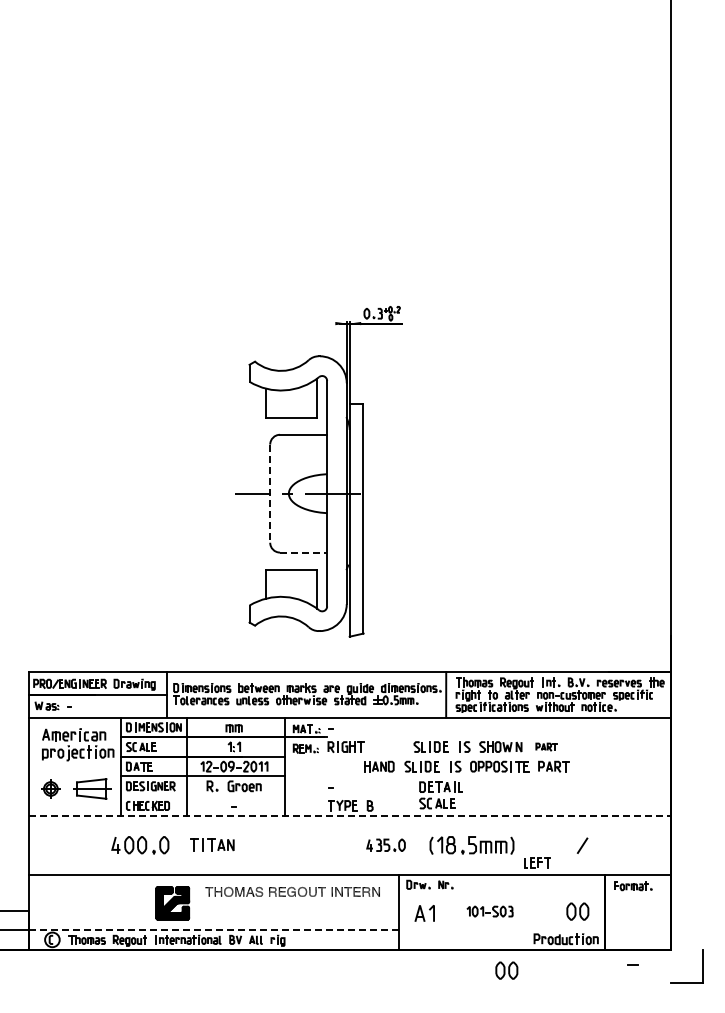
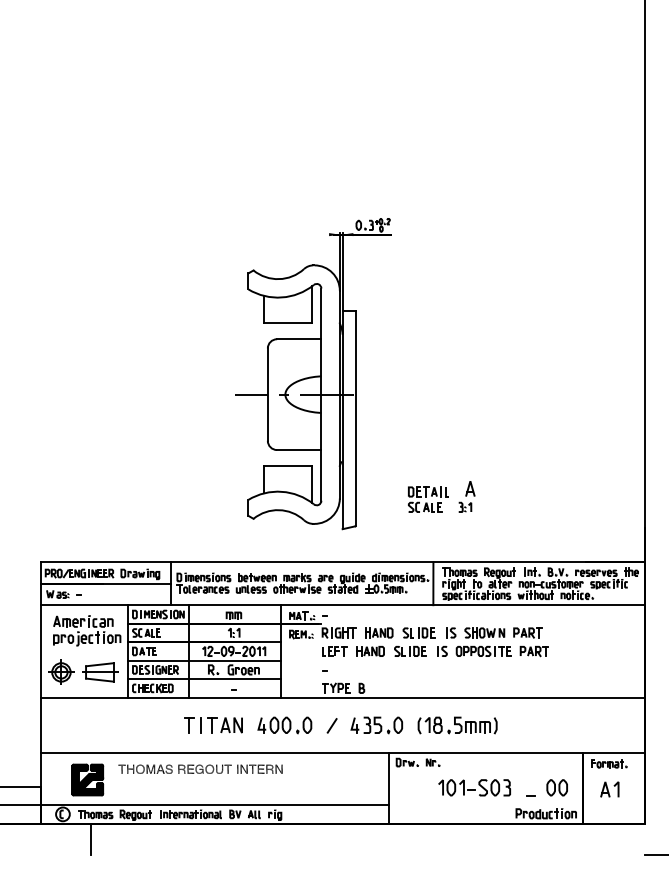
line: (270, 494) -> (268, 395), dashed -> solid
line: (303, 552) -> (299, 449), dashed -> solid
part: (481, 602) -> (466, 497), added
part: (388, 746) -> (379, 632), added
part: (546, 746) -> (527, 632), size x1.43
part: (50, 788) -> (61, 671), size x1.43
part: (440, 795) -> (428, 499), moved
line: (202, 796) -> (204, 679), added
line: (350, 815) -> (343, 697), dashed -> solid
part: (212, 844) -> (213, 724), size x1.43
part: (140, 845) -> (285, 725), moved
part: (385, 845) -> (376, 725), size x1.43
line: (582, 845) -> (332, 725), moved
part: (537, 862) -> (334, 651), moved
part: (269, 896) -> (178, 773), moved
part: (489, 911) -> (474, 787), size x1.67
part: (424, 913) -> (609, 789), moved
line: (214, 930) -> (215, 805), dashed -> solid
line: (632, 964) -> (530, 795), moved
line: (81, 965) -> (90, 838), added
part: (506, 970) -> (490, 843), removed

